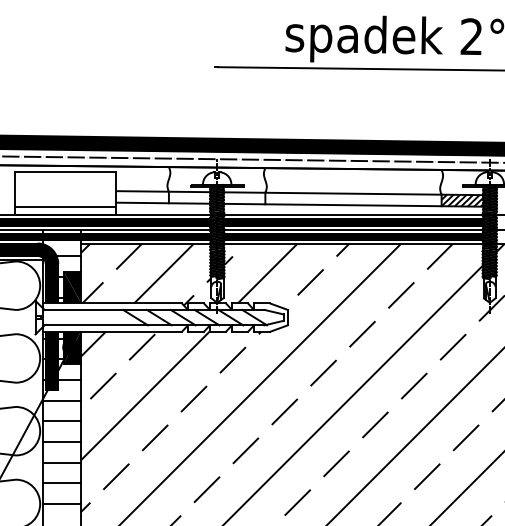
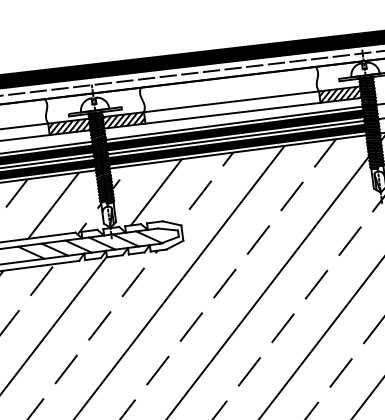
hatch: (189, 197) -> (69, 126), added
hatch: (244, 198) -> (124, 120), added

